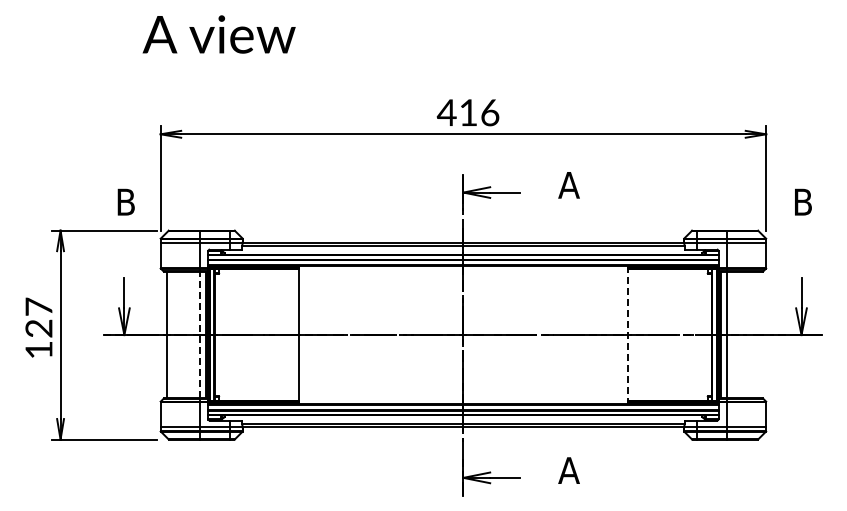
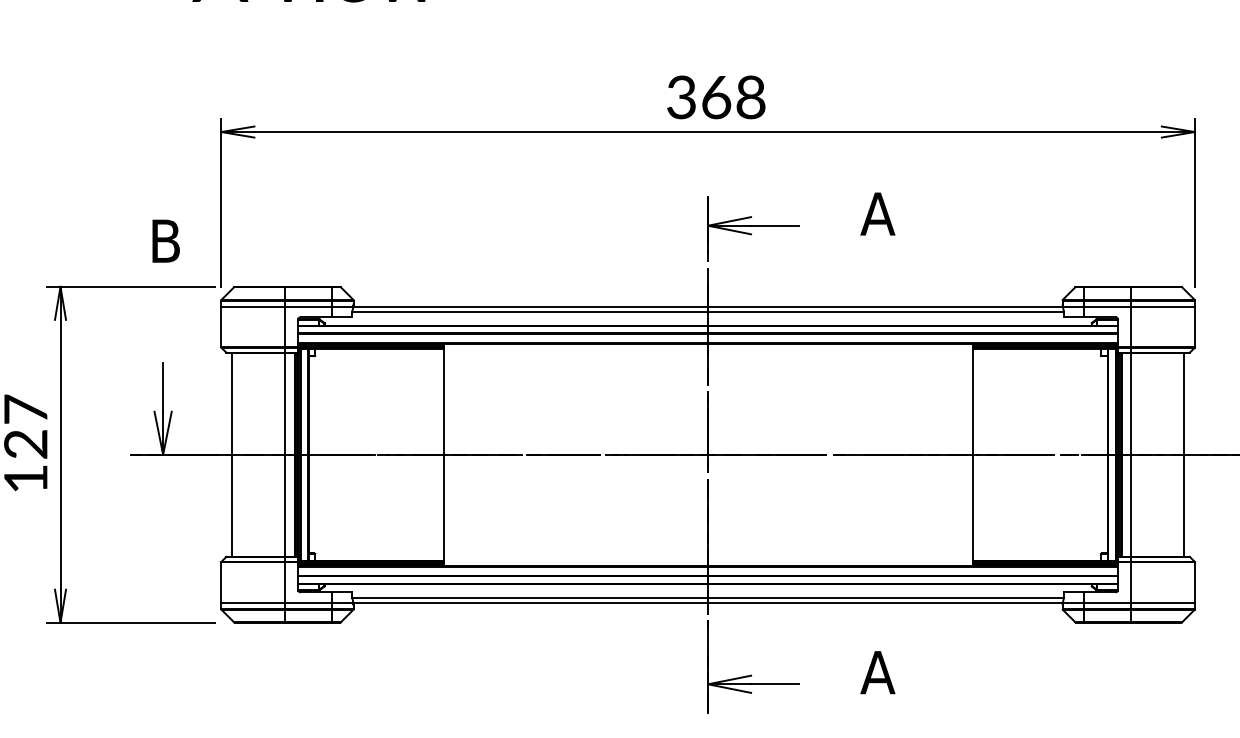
text: (467, 112) -> (714, 96), 416 -> 368
line: (200, 334) -> (285, 453), dashed -> solid
line: (759, 334) -> (1183, 453), added
line: (628, 335) -> (973, 455), dashed -> solid

